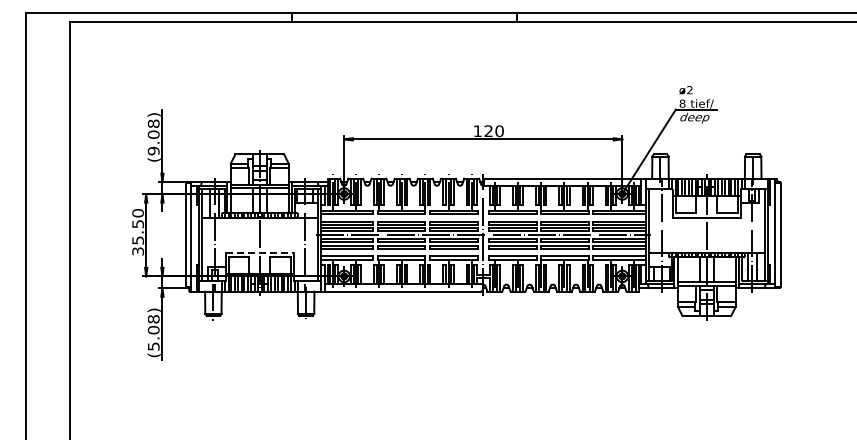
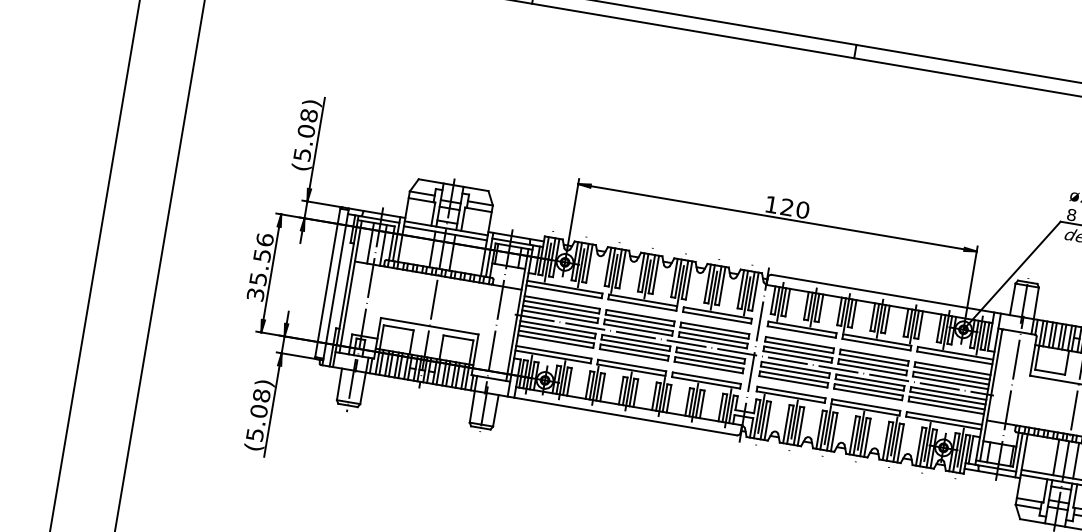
text: (153, 150) -> (302, 153), (9.08) -> (5.08)
text: (137, 212) -> (264, 238), 35.50 -> 35.56
line: (260, 252) -> (430, 325), dashed -> solid

